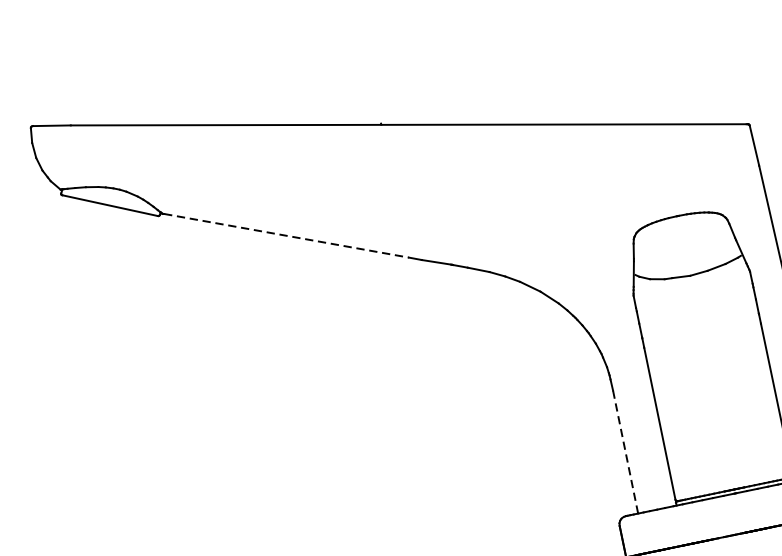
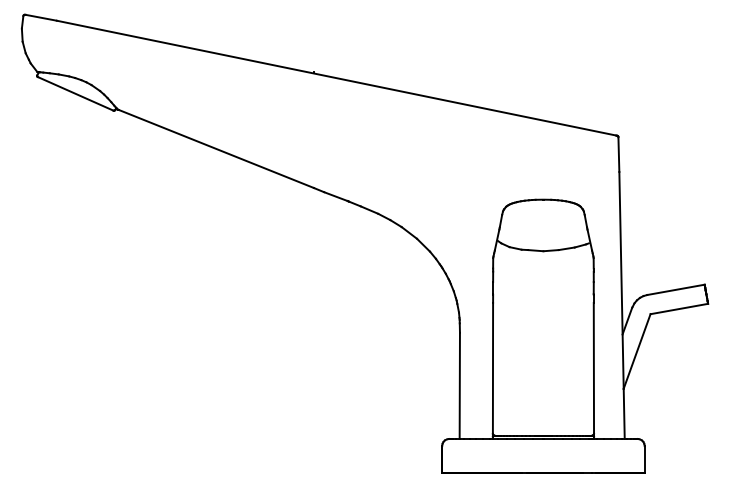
line: (286, 236) -> (216, 149), dashed -> solid
line: (625, 451) -> (459, 385), dashed -> solid

